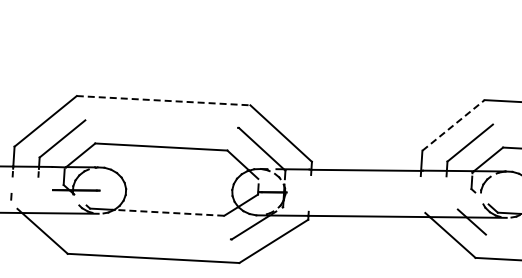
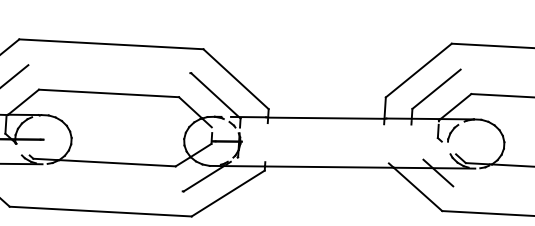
line: (163, 100) -> (111, 44), dashed -> solid
line: (453, 125) -> (418, 70), dashed -> solid
line: (169, 212) -> (117, 162), dashed -> solid

